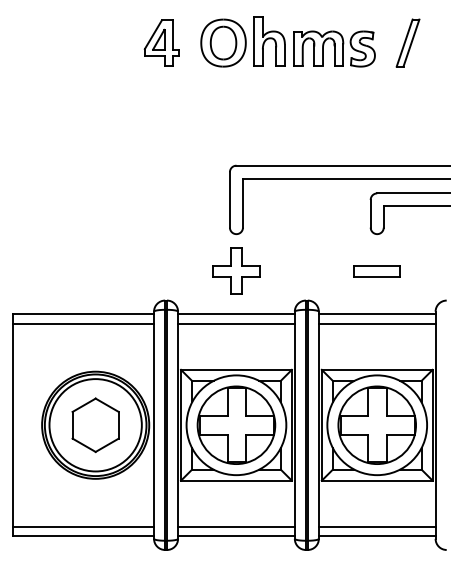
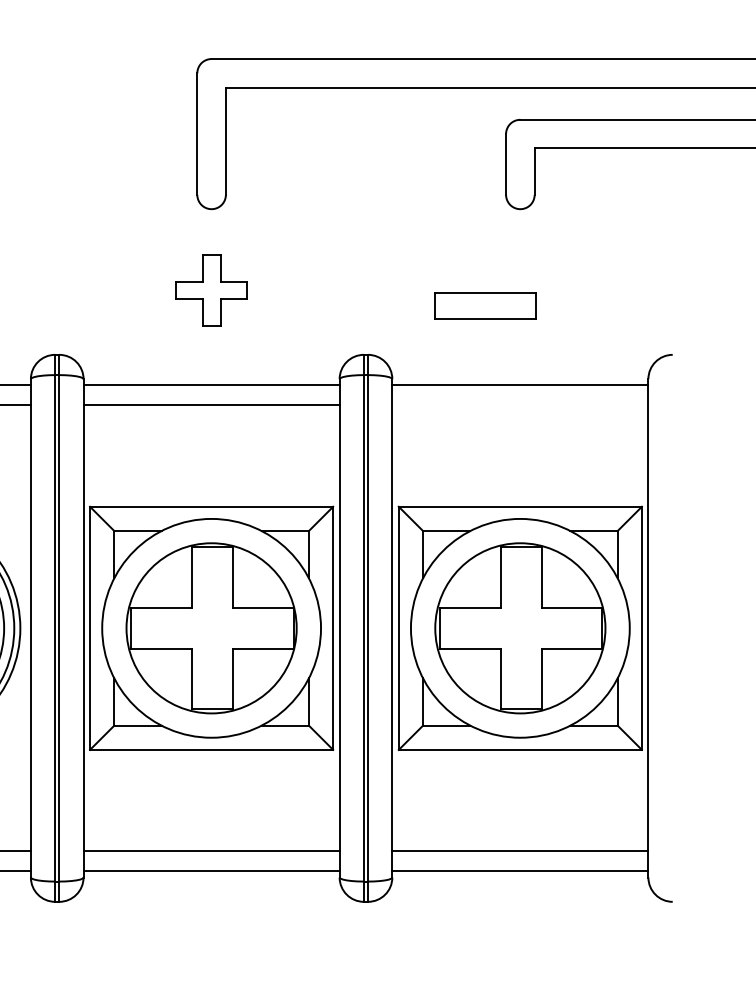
part: (236, 270) -> (211, 288), size x0.7
part: (376, 271) -> (483, 306), moved
line: (376, 323) -> (518, 405), removed

